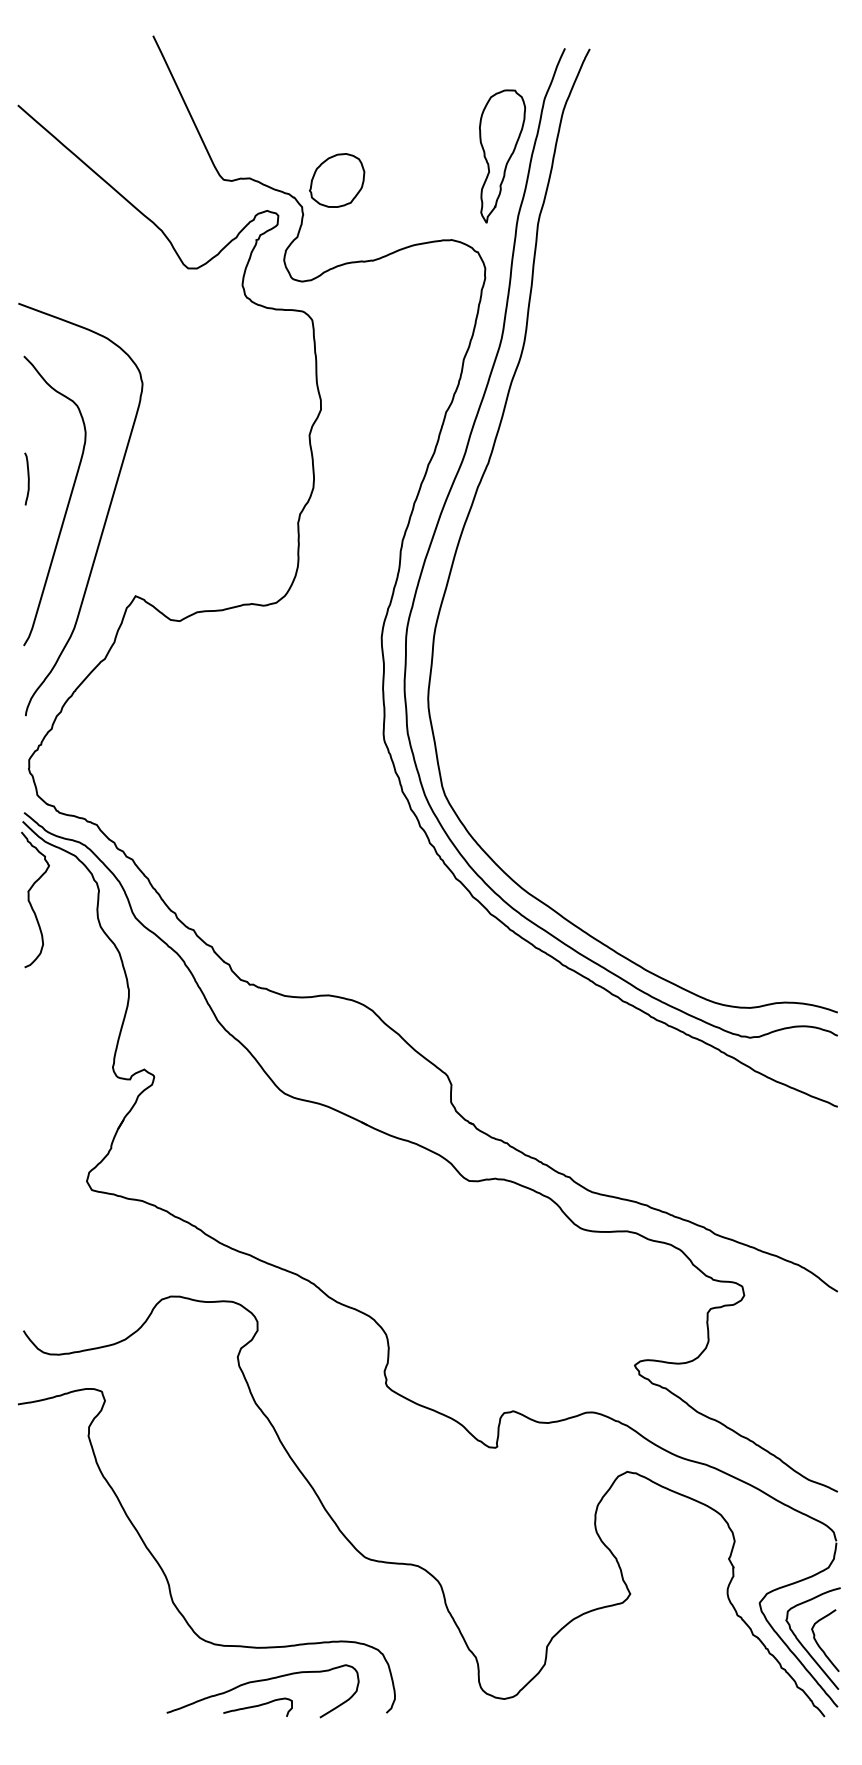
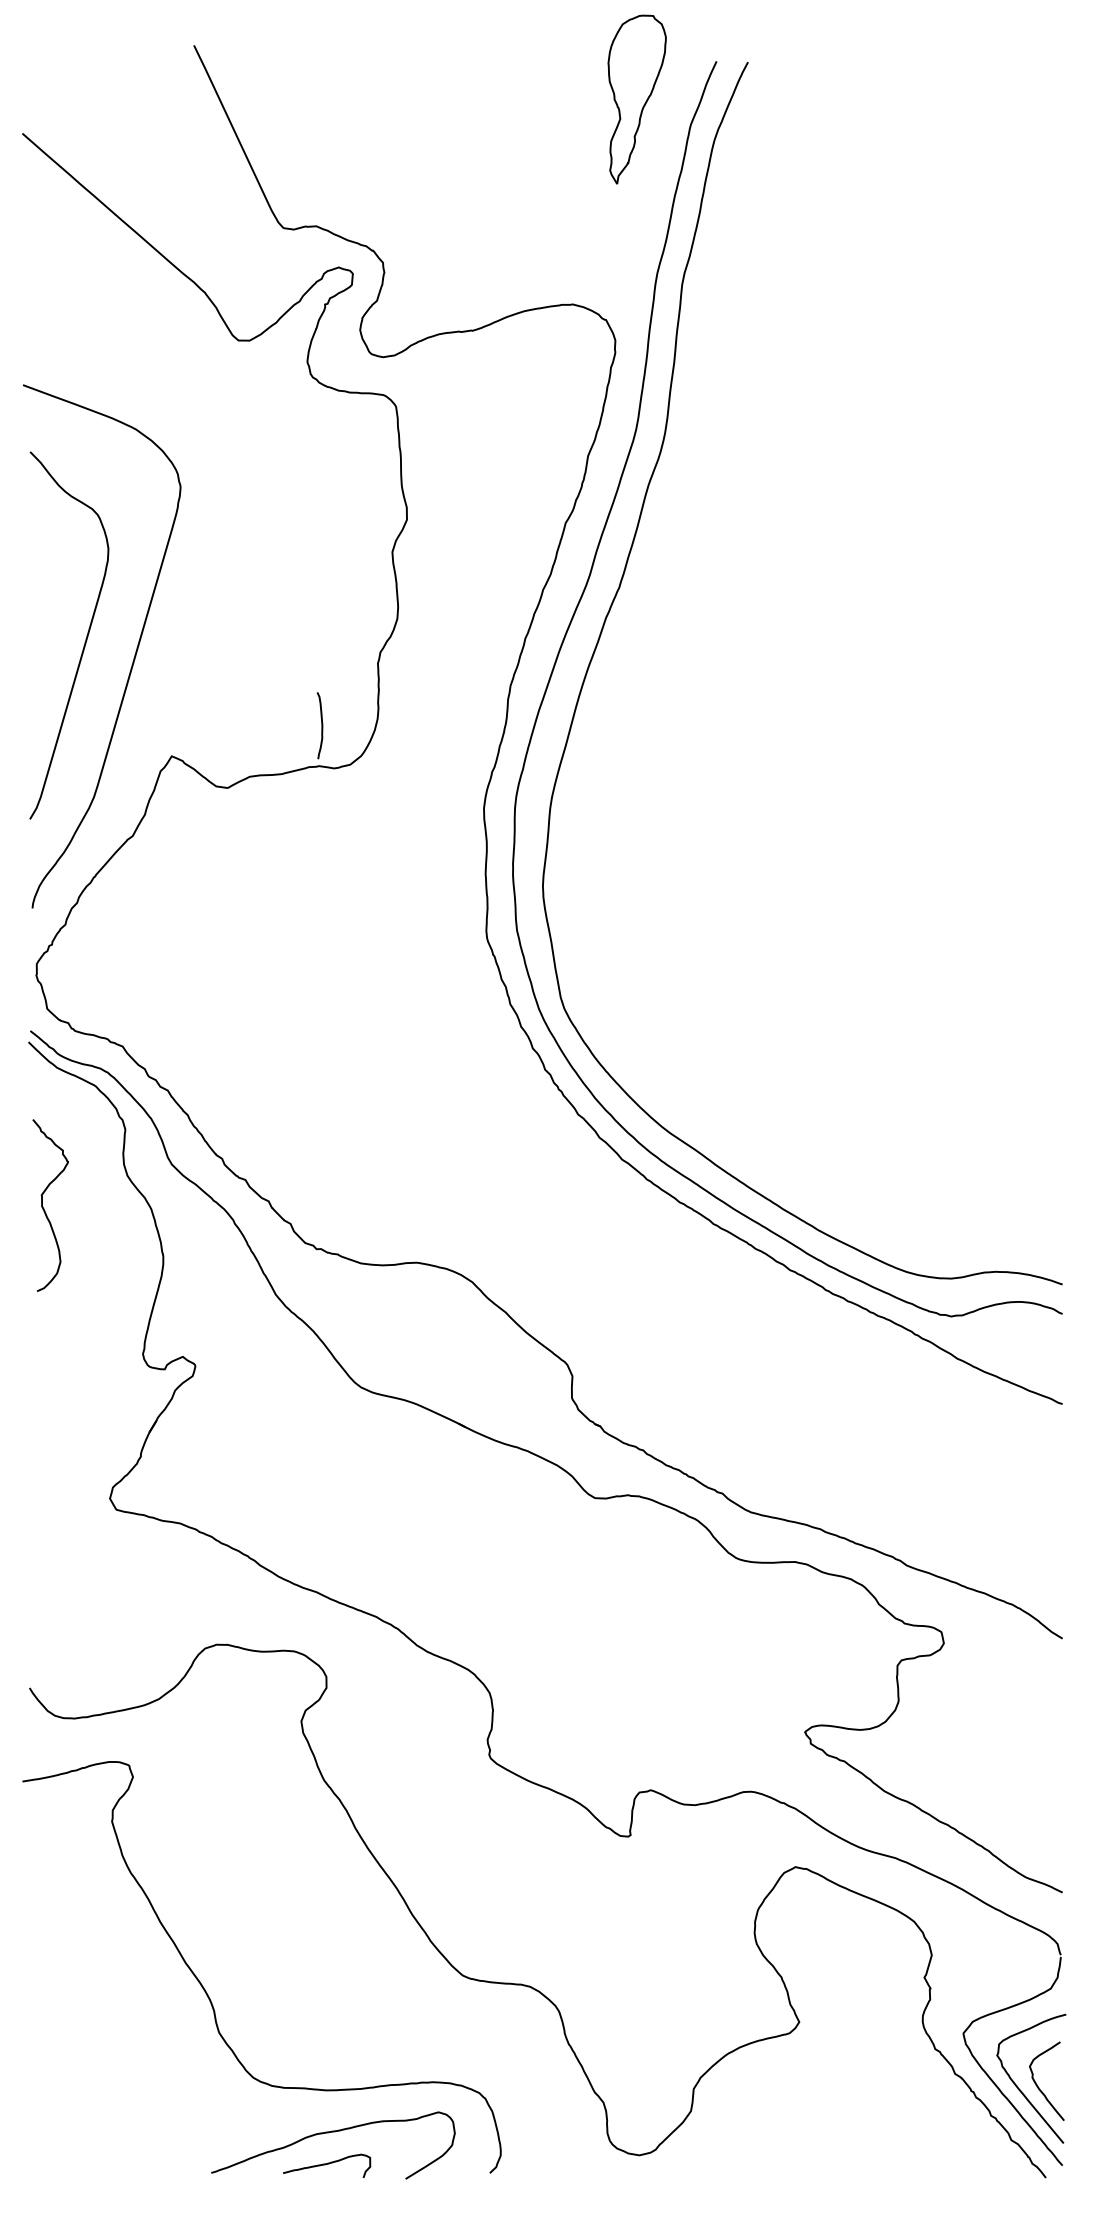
part: (501, 156) -> (636, 99), moved
part: (337, 180) -> (427, 228), removed
curve: (28, 478) -> (321, 725), moved
curve: (30, 902) -> (44, 1208), moved

